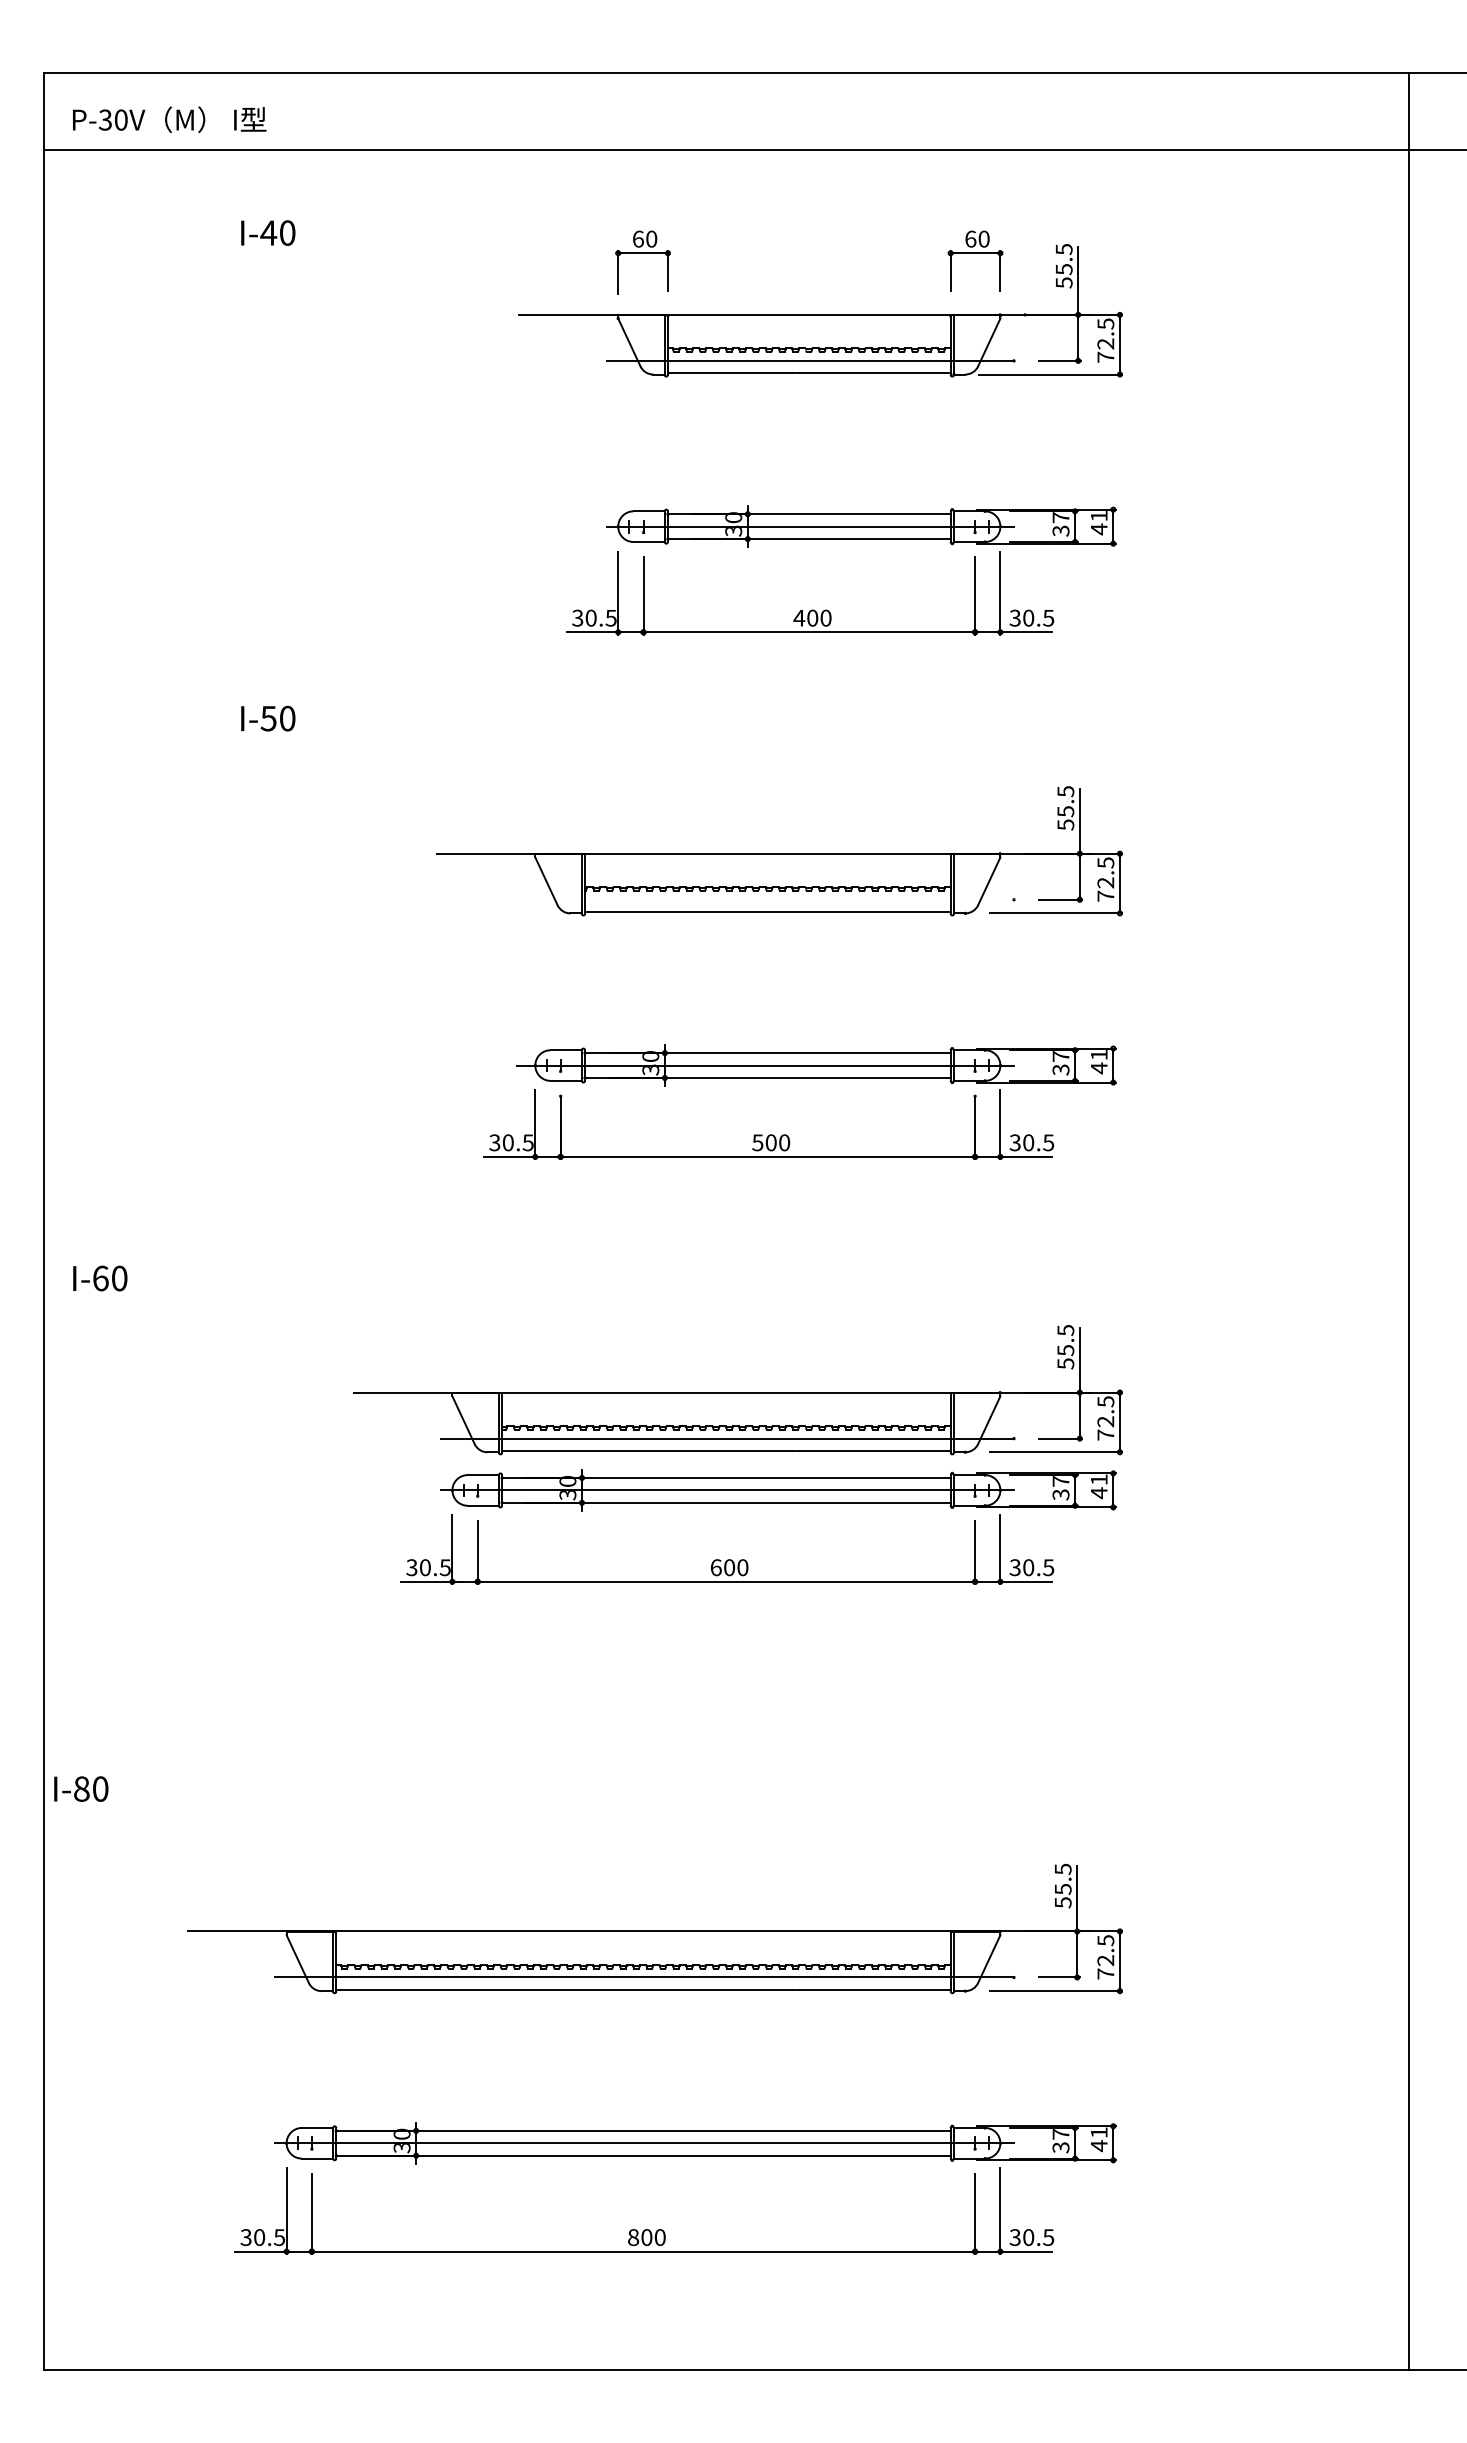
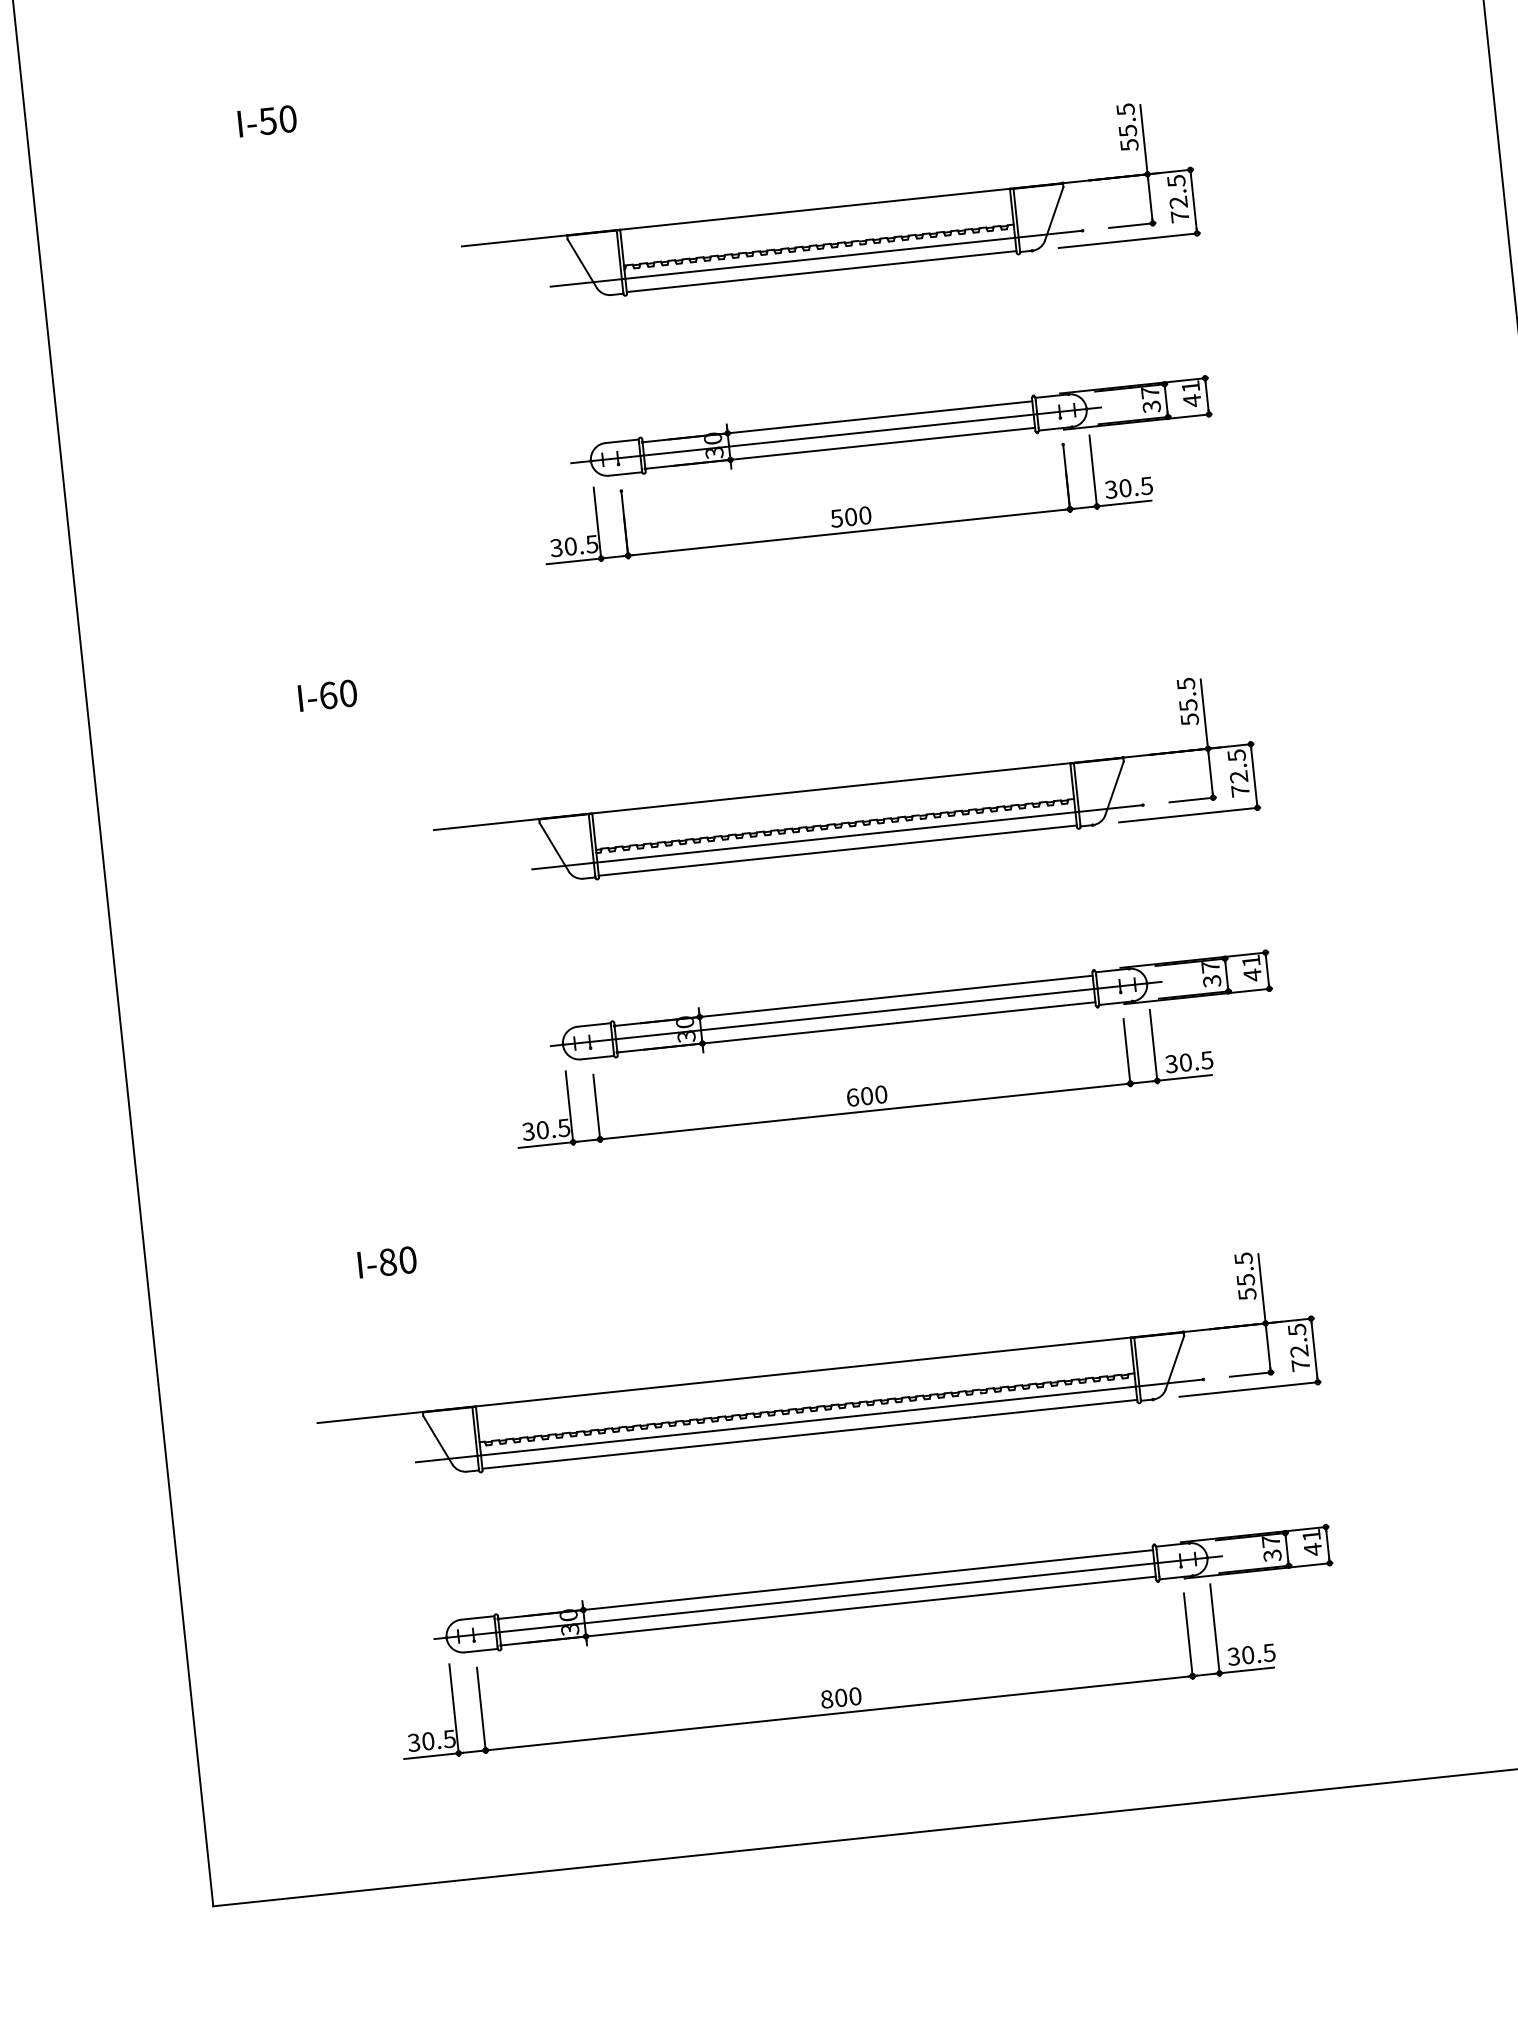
line: (764, 899) -> (816, 258), added
text: (100, 1278) -> (328, 695), moved
part: (758, 1503) -> (890, 1024), moved
text: (81, 1788) -> (387, 1261), moved

